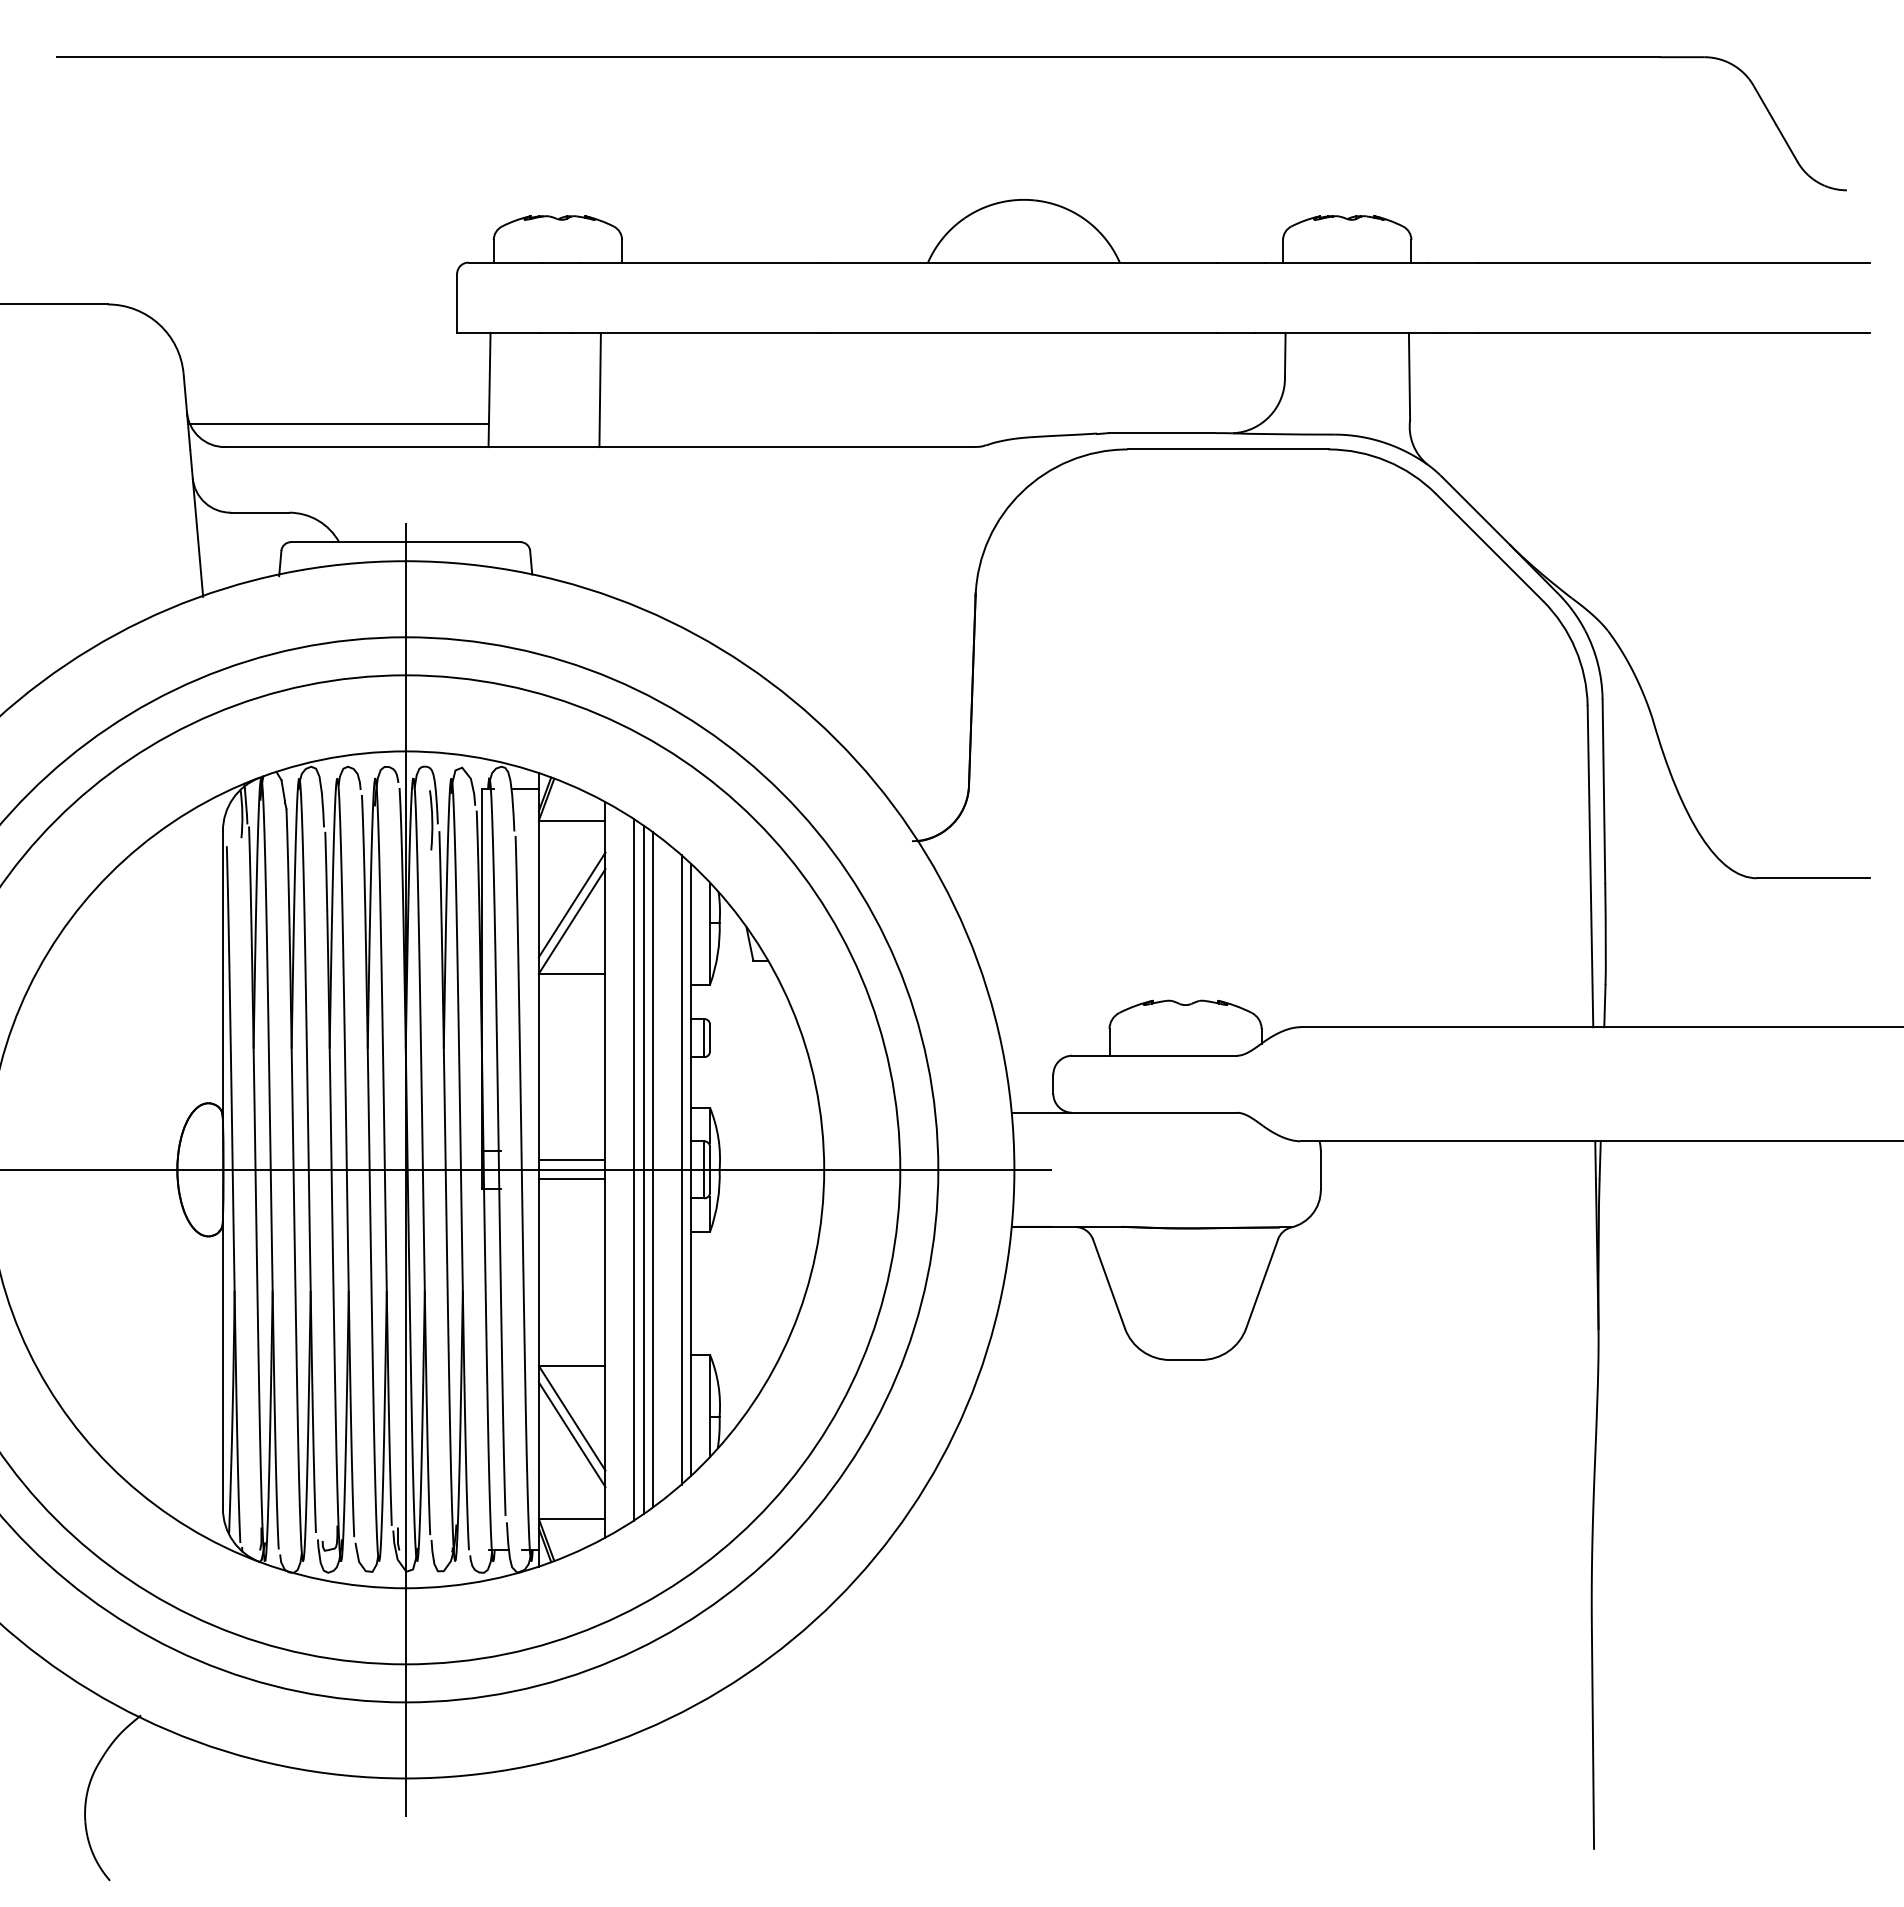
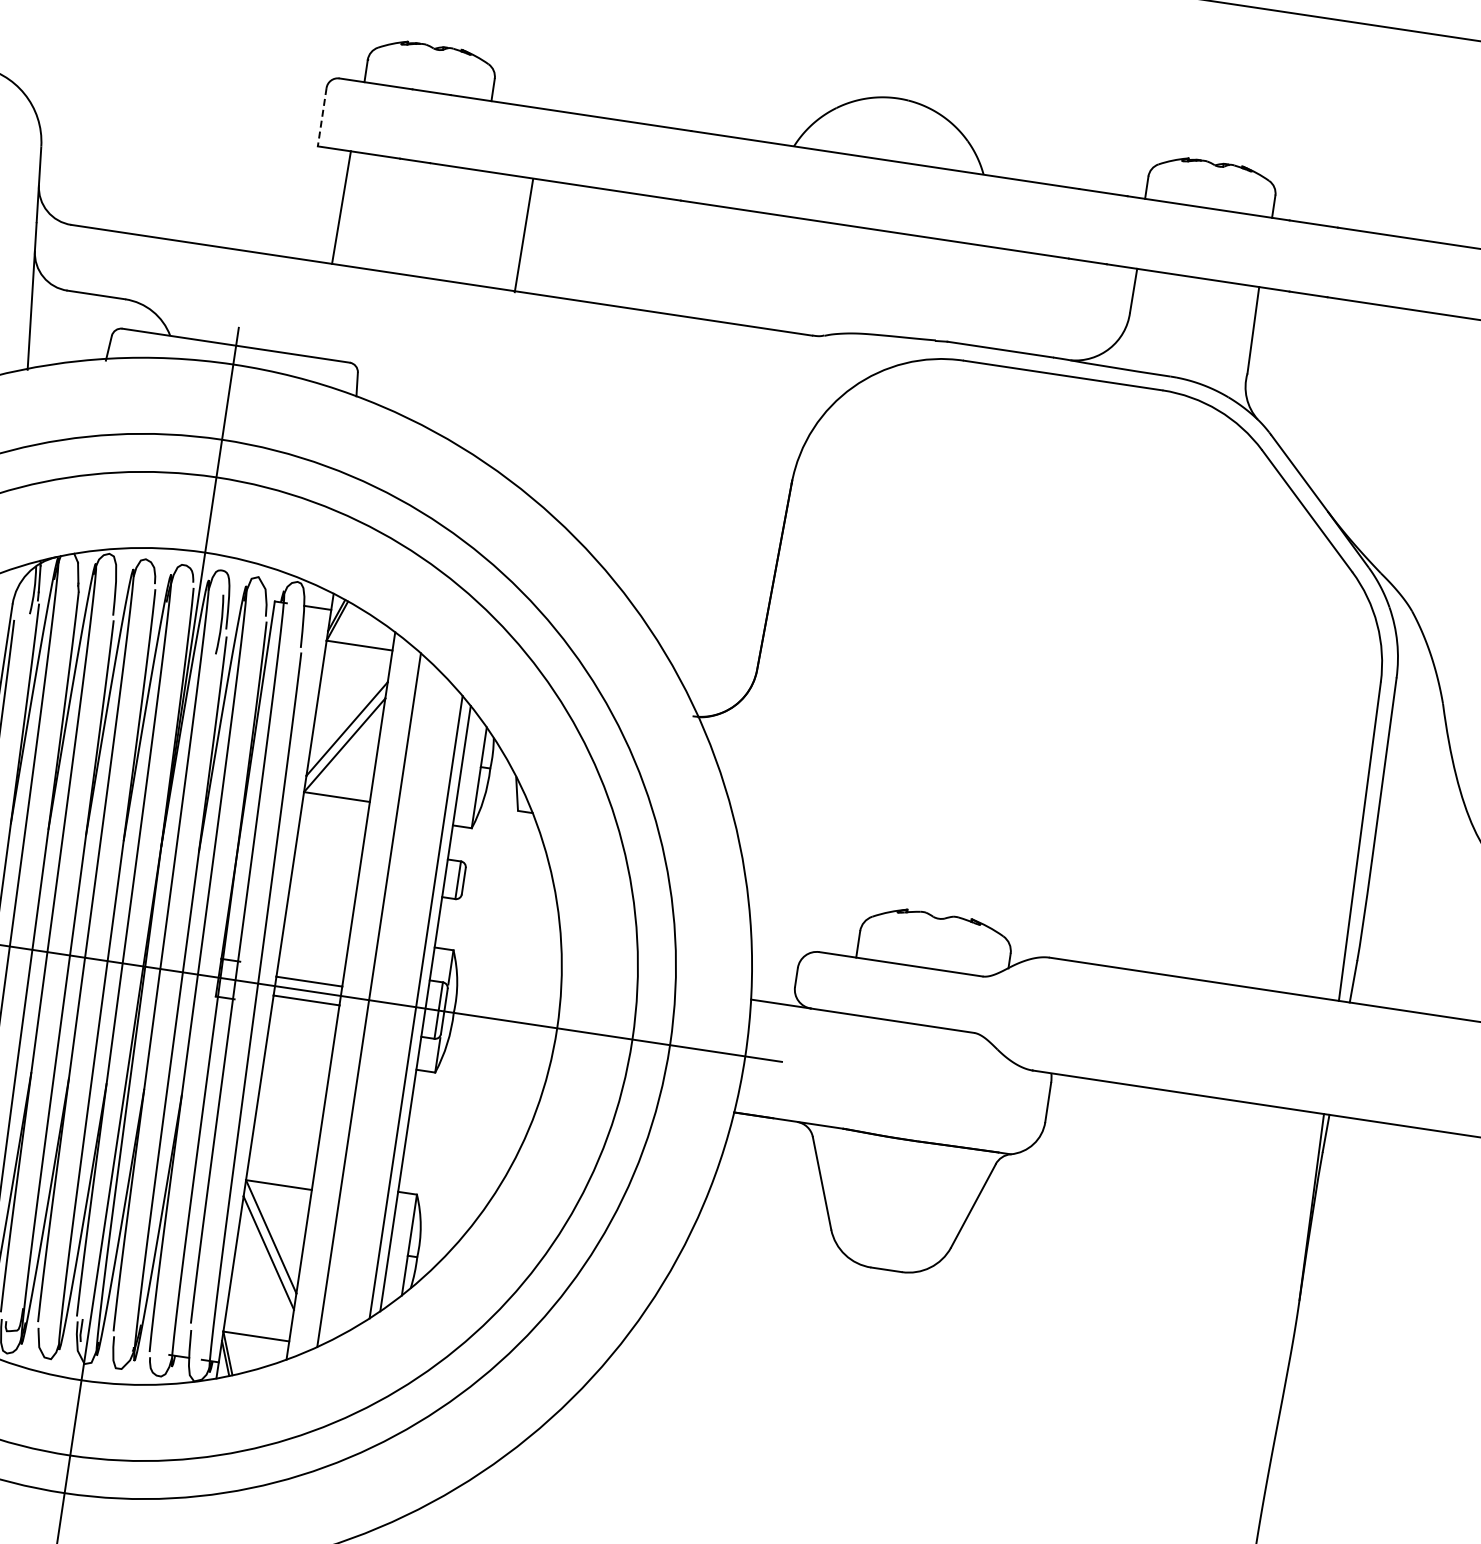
line: (457, 304) -> (322, 118), solid -> dashed
line: (599, 389) -> (523, 235), moved
line: (338, 423) -> (187, 218), removed
line: (643, 1169) -> (378, 1001), removed
line: (653, 1169) -> (388, 1002), removed

